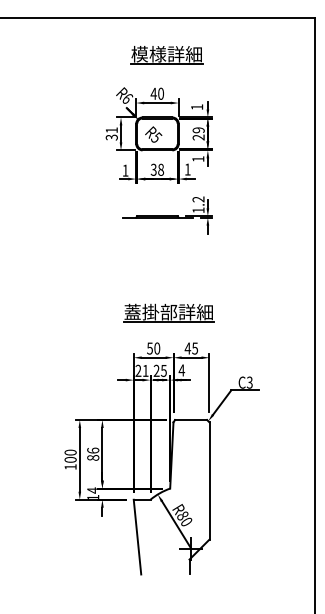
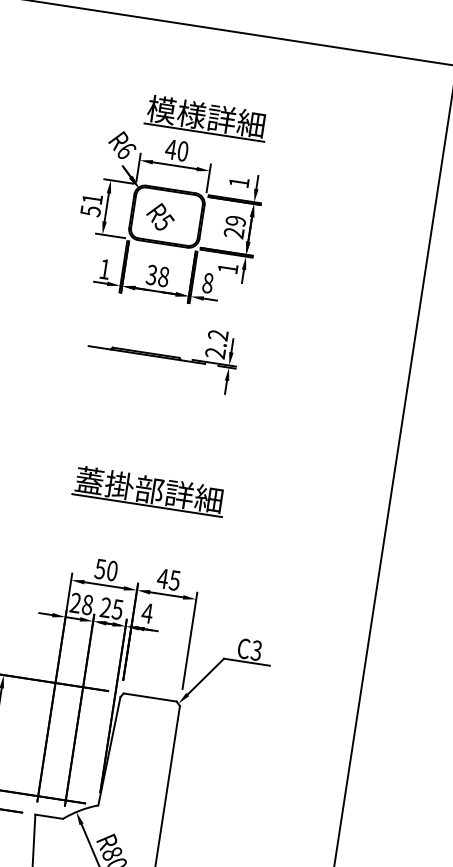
part: (166, 55) -> (205, 118), moved
text: (110, 137) -> (88, 210), 31 -> 51
text: (187, 169) -> (207, 283), 1 -> 8
text: (198, 210) -> (215, 353), 1.2 -> 2.2
part: (168, 312) -> (148, 490), moved
text: (145, 370) -> (87, 604), 21 -> 28

